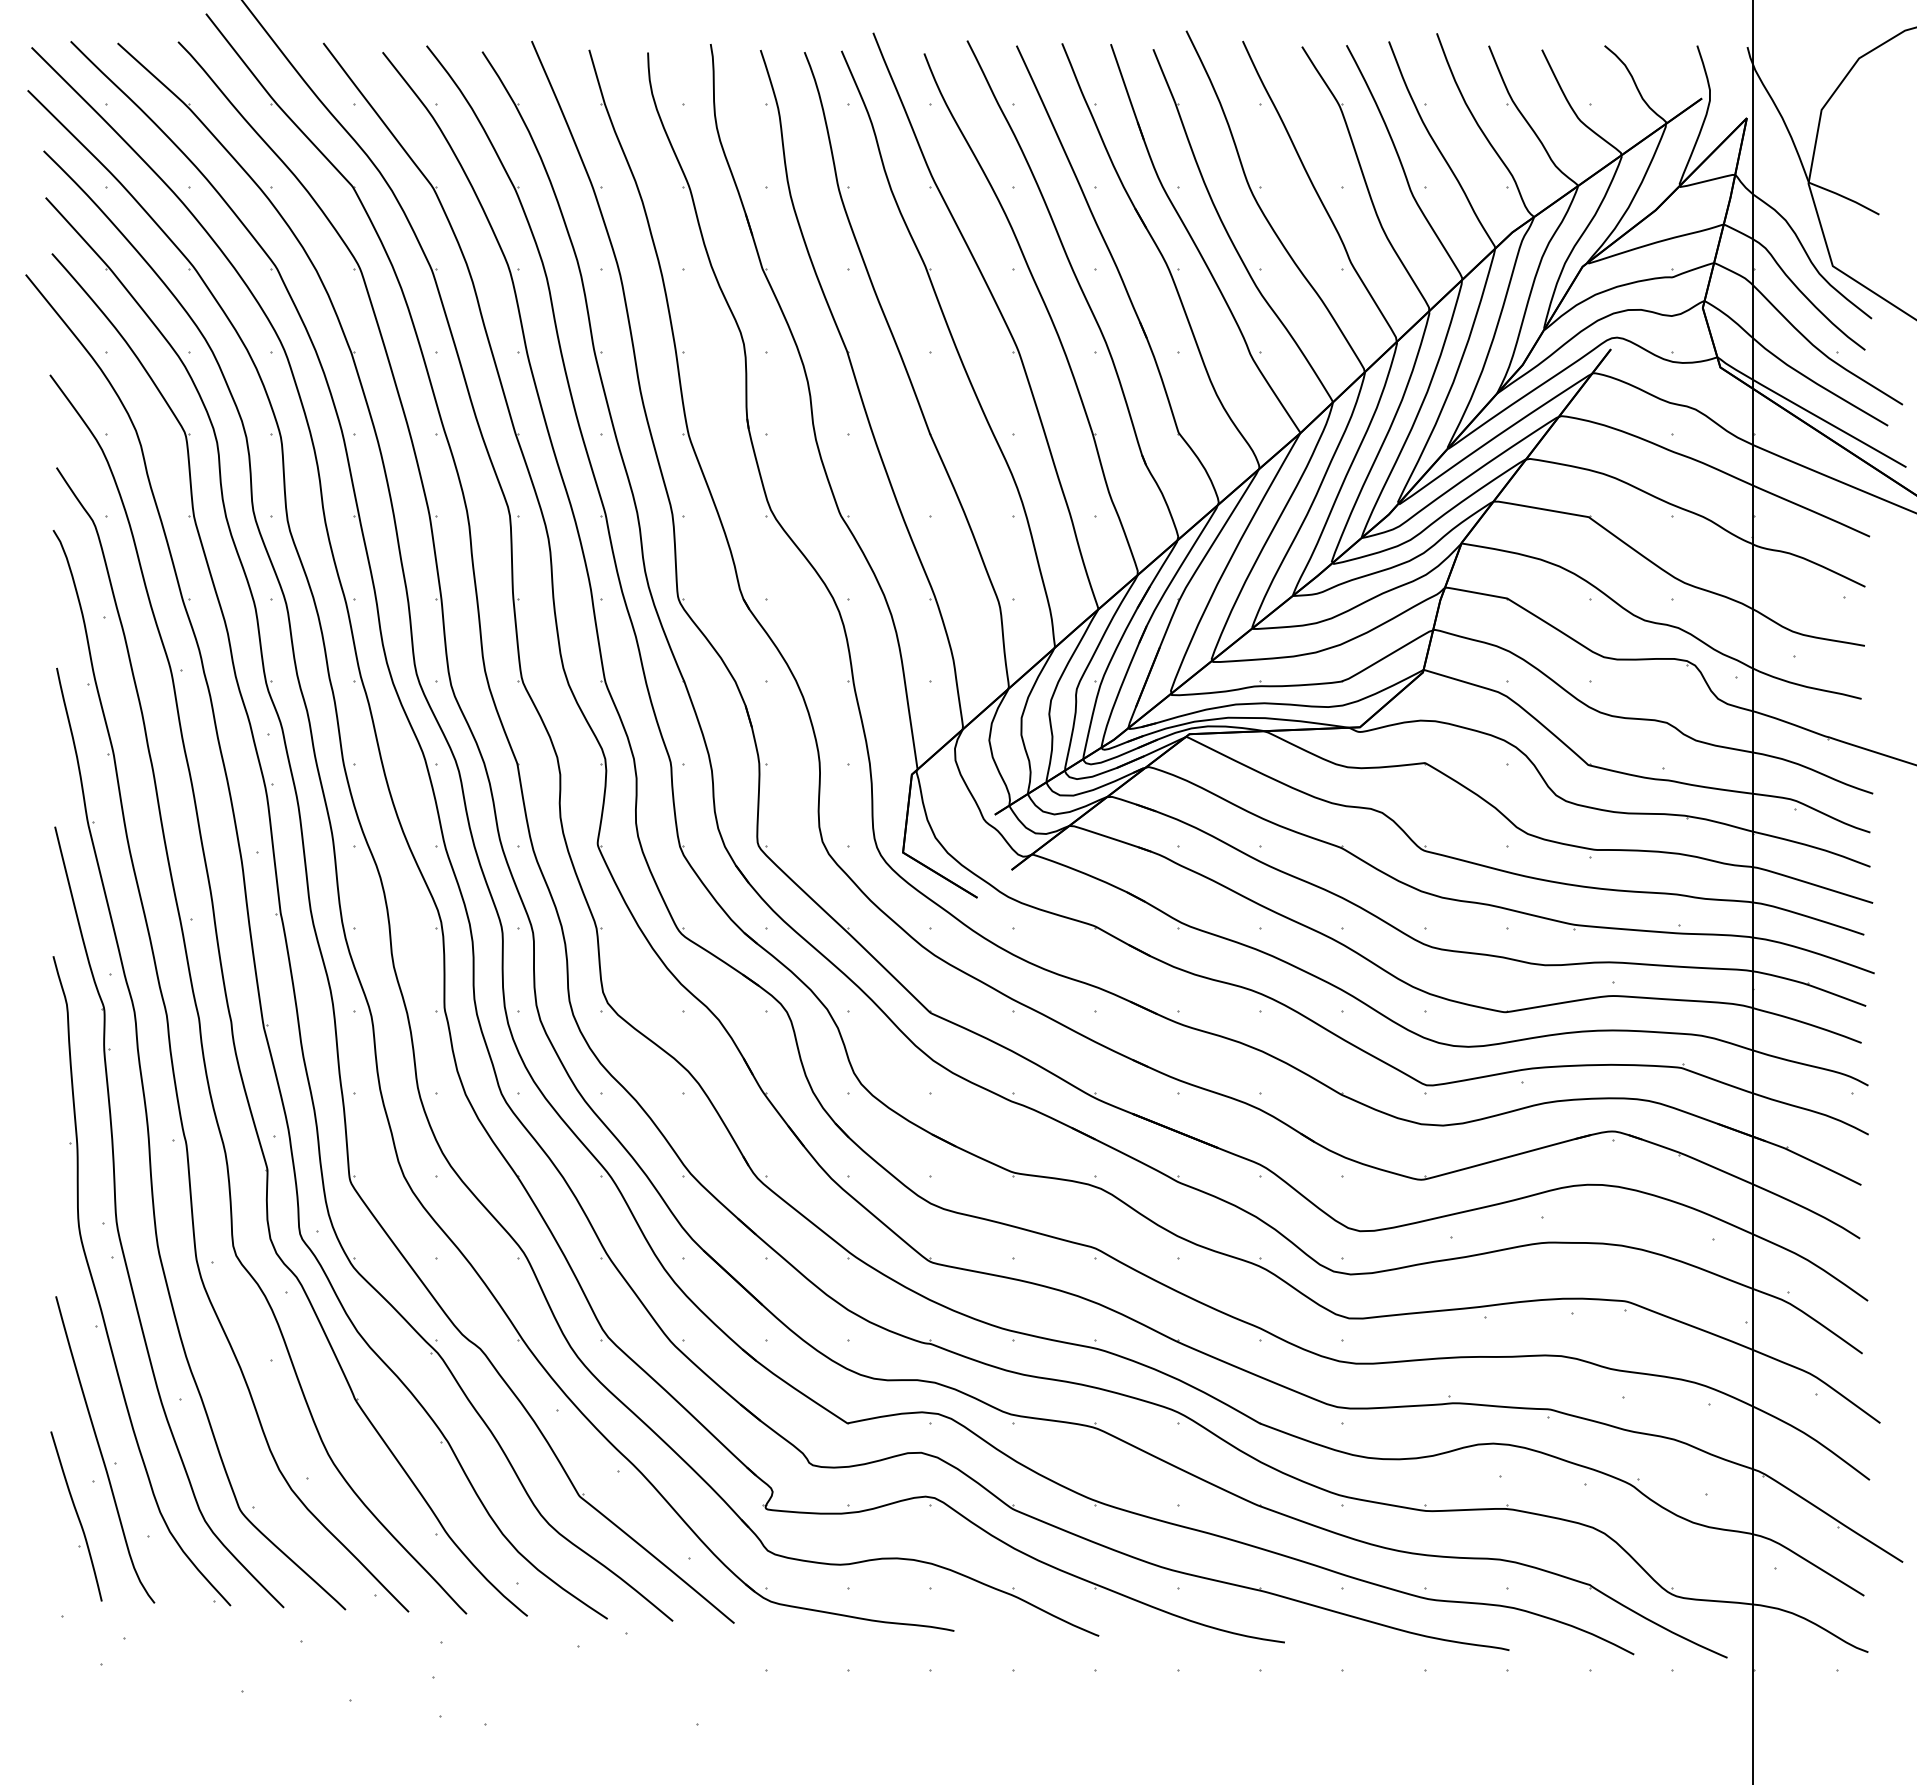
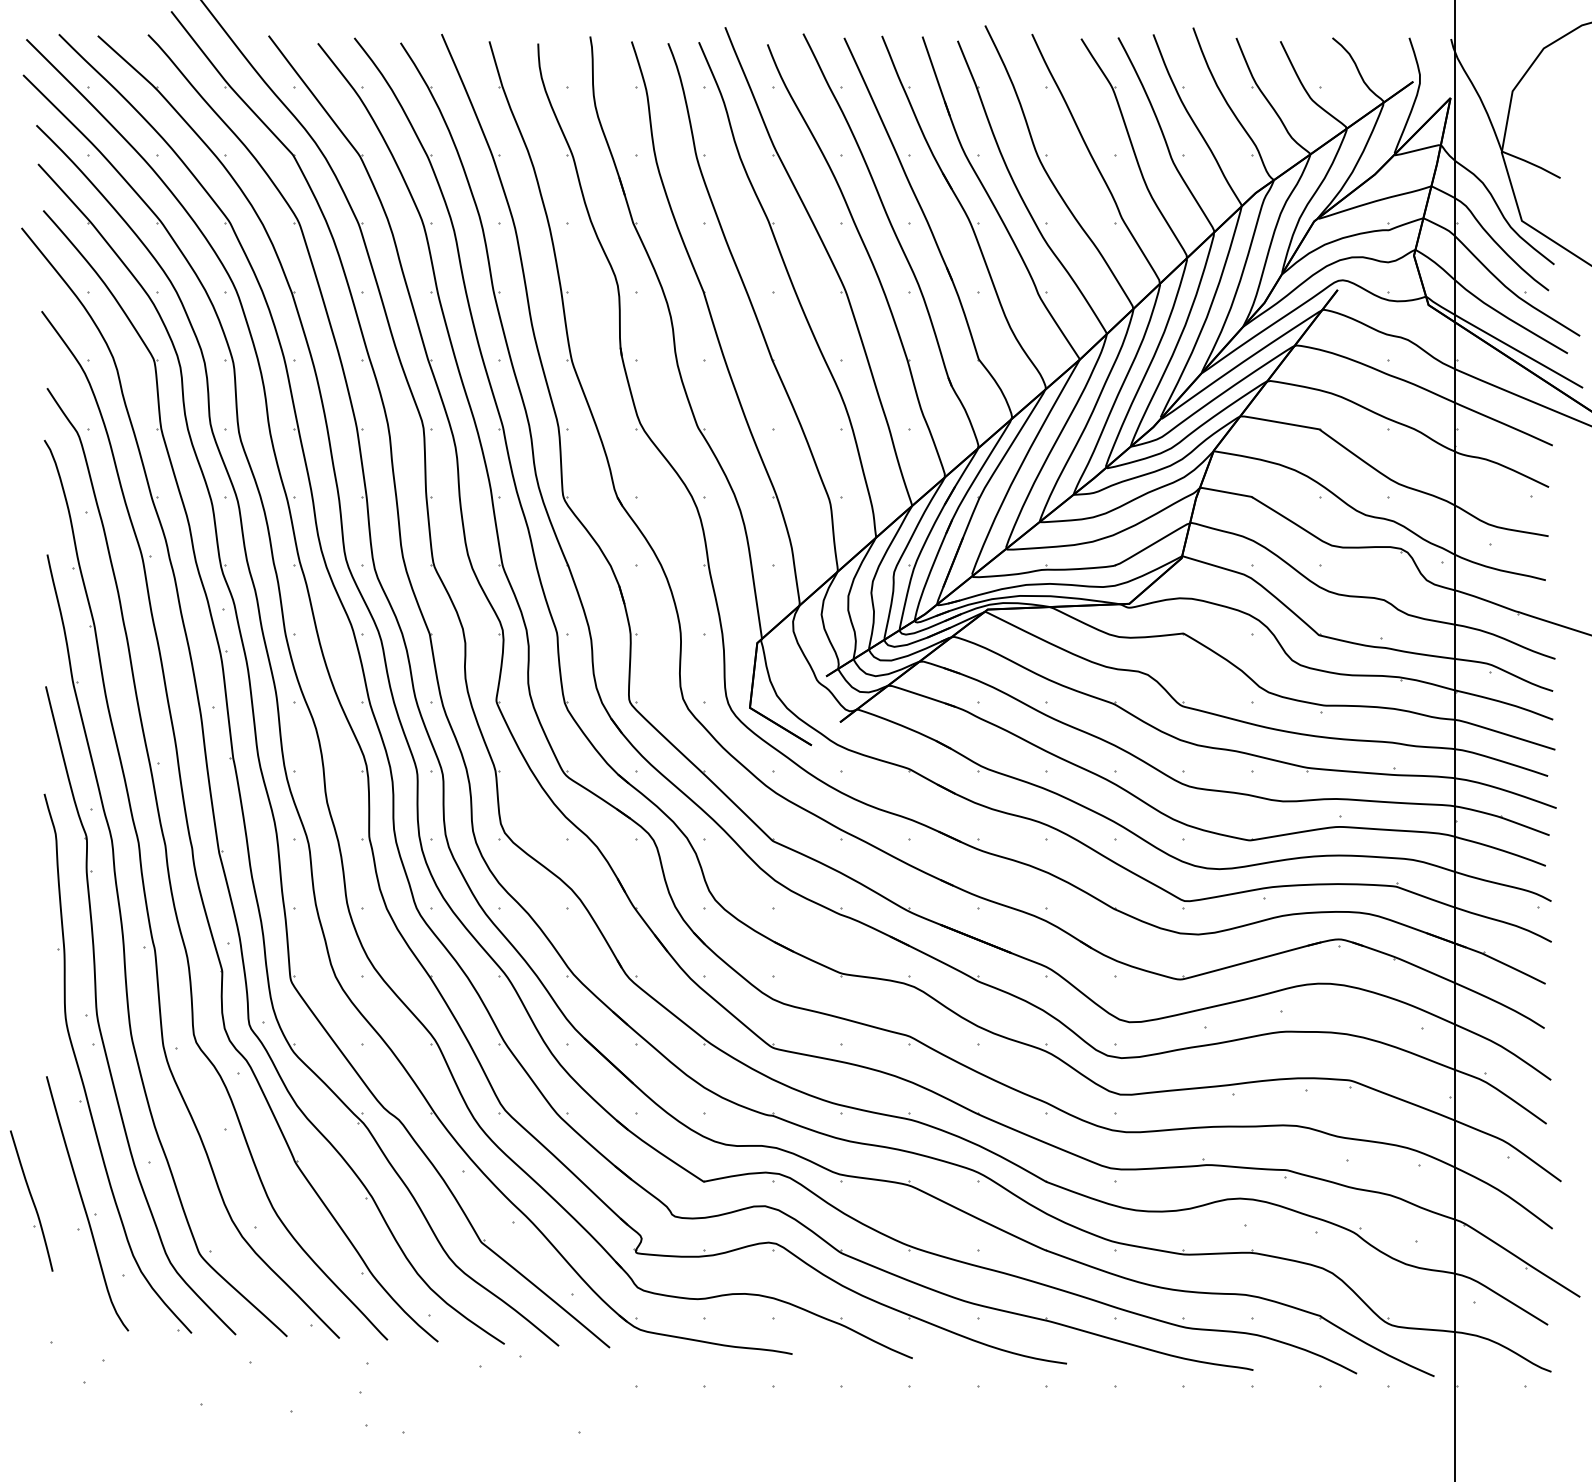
part: (76, 1515) -> (31, 1200), moved

